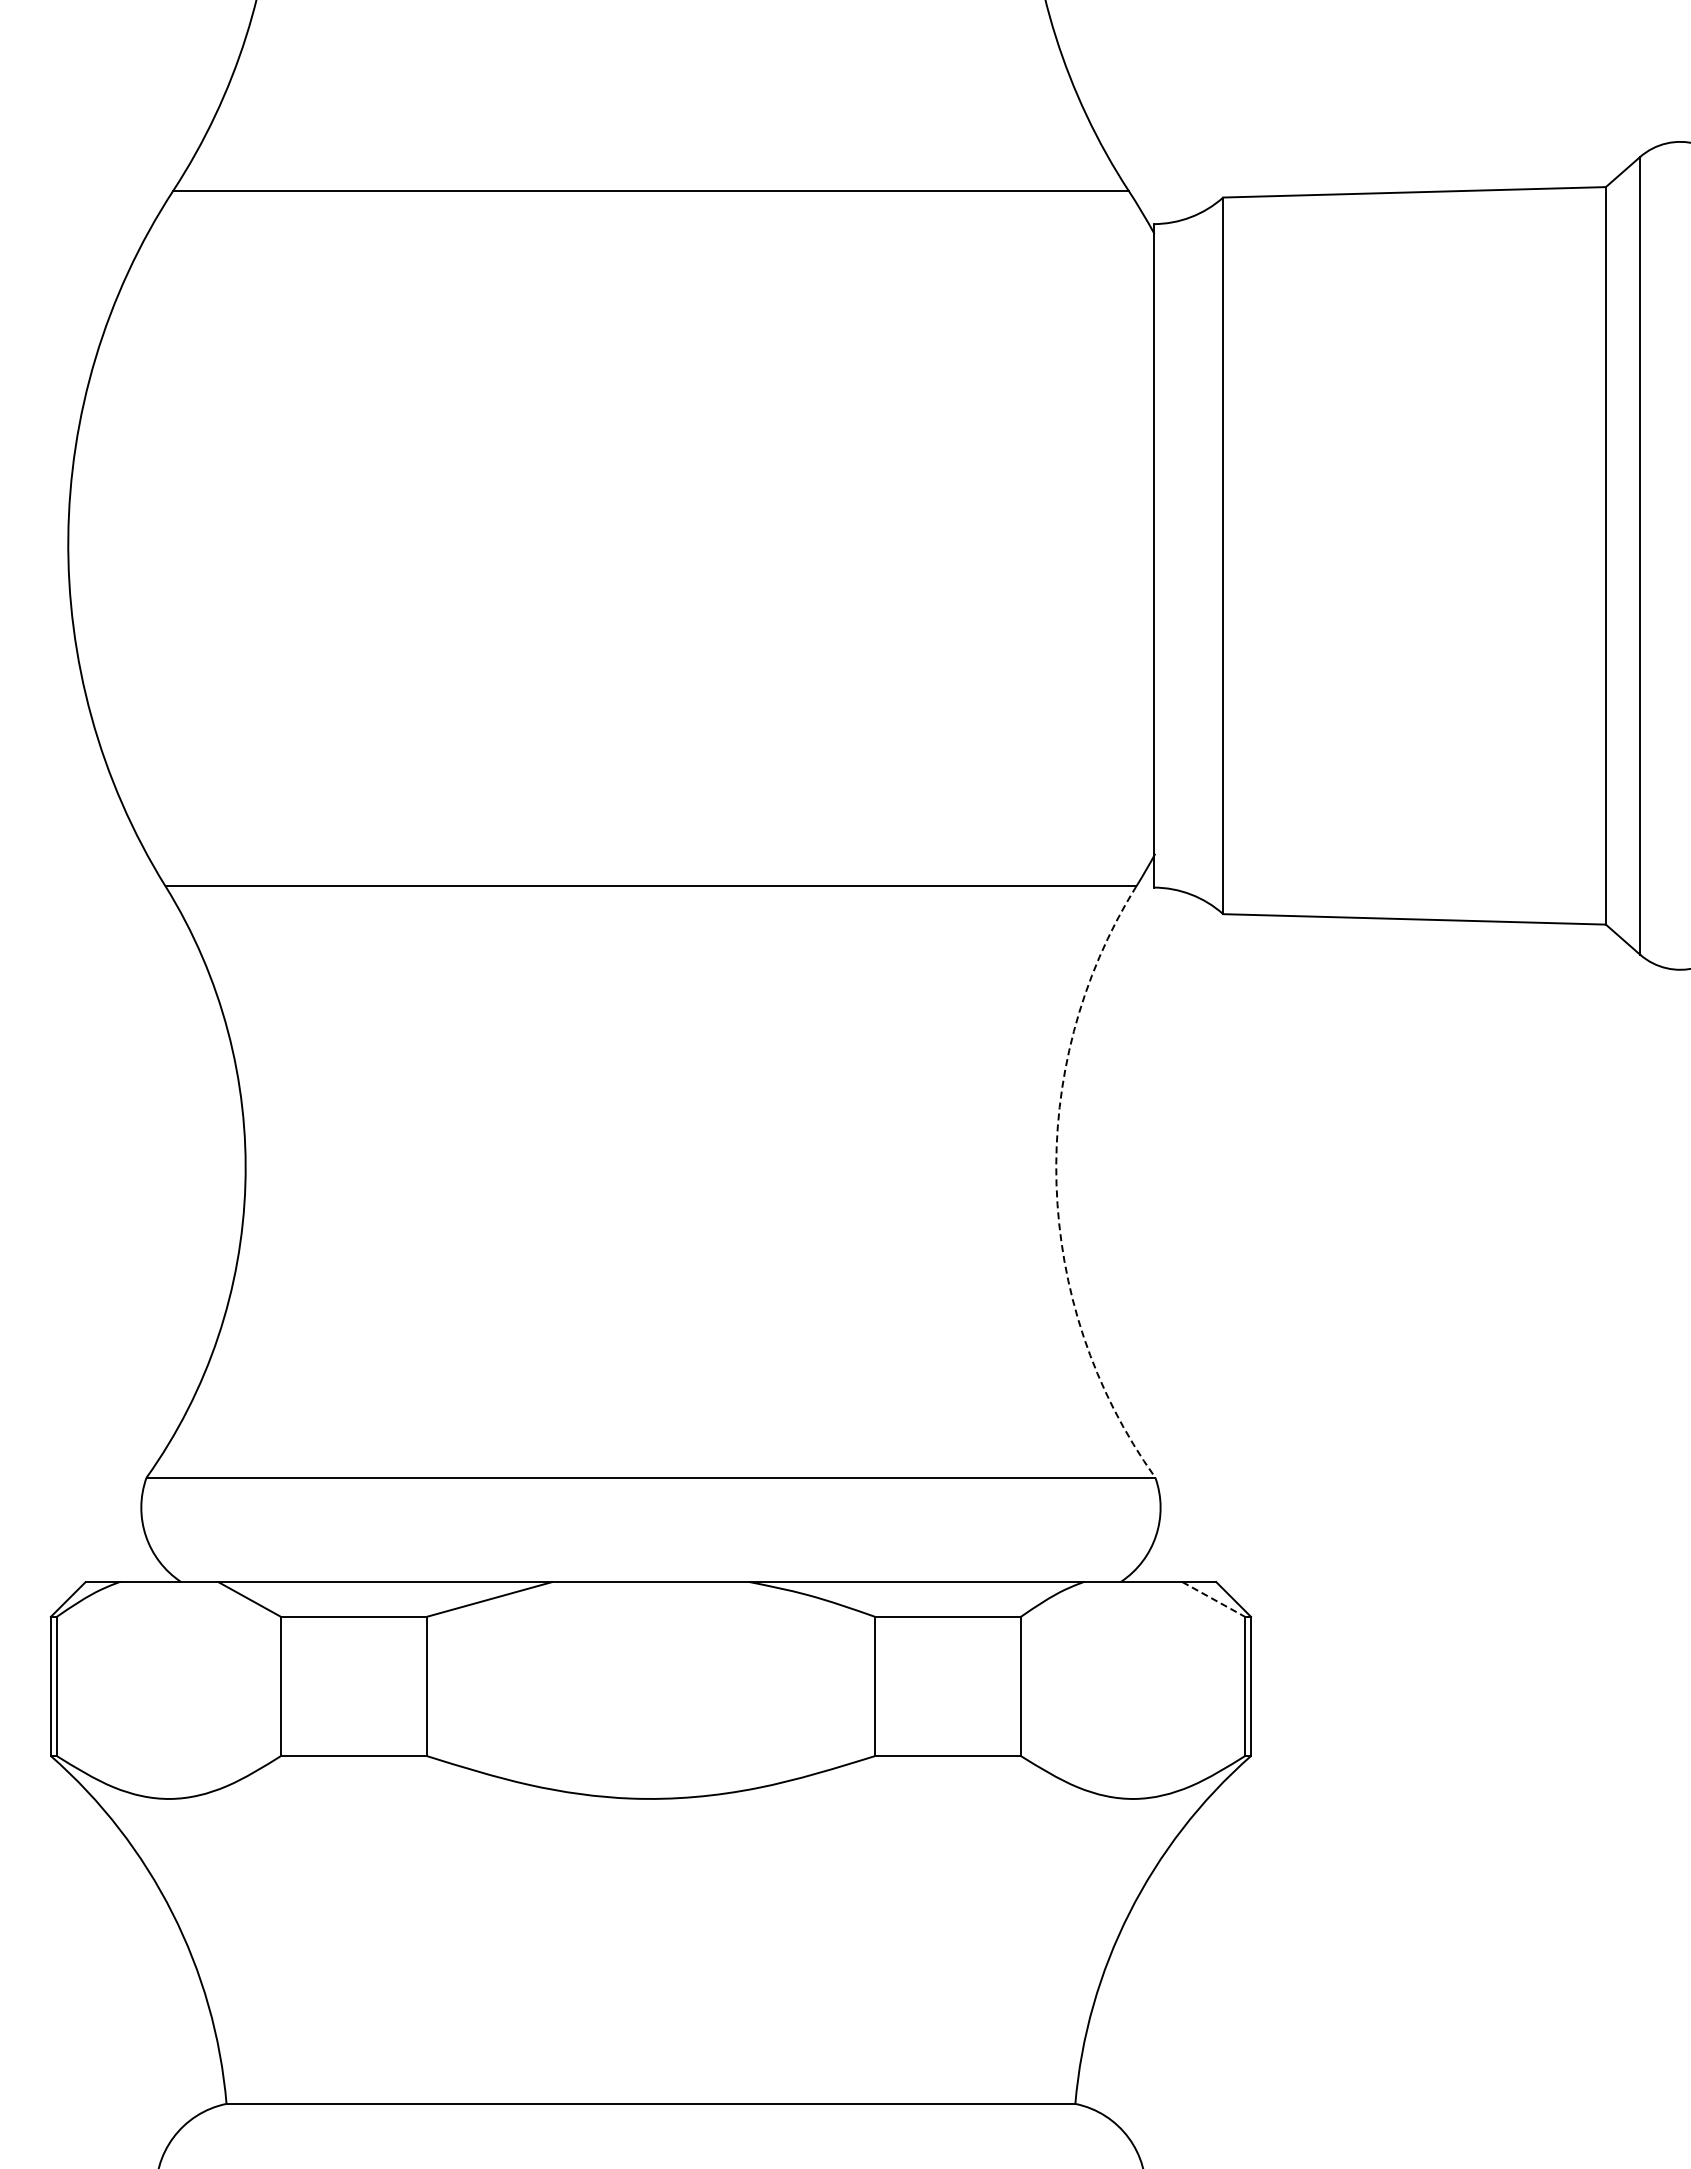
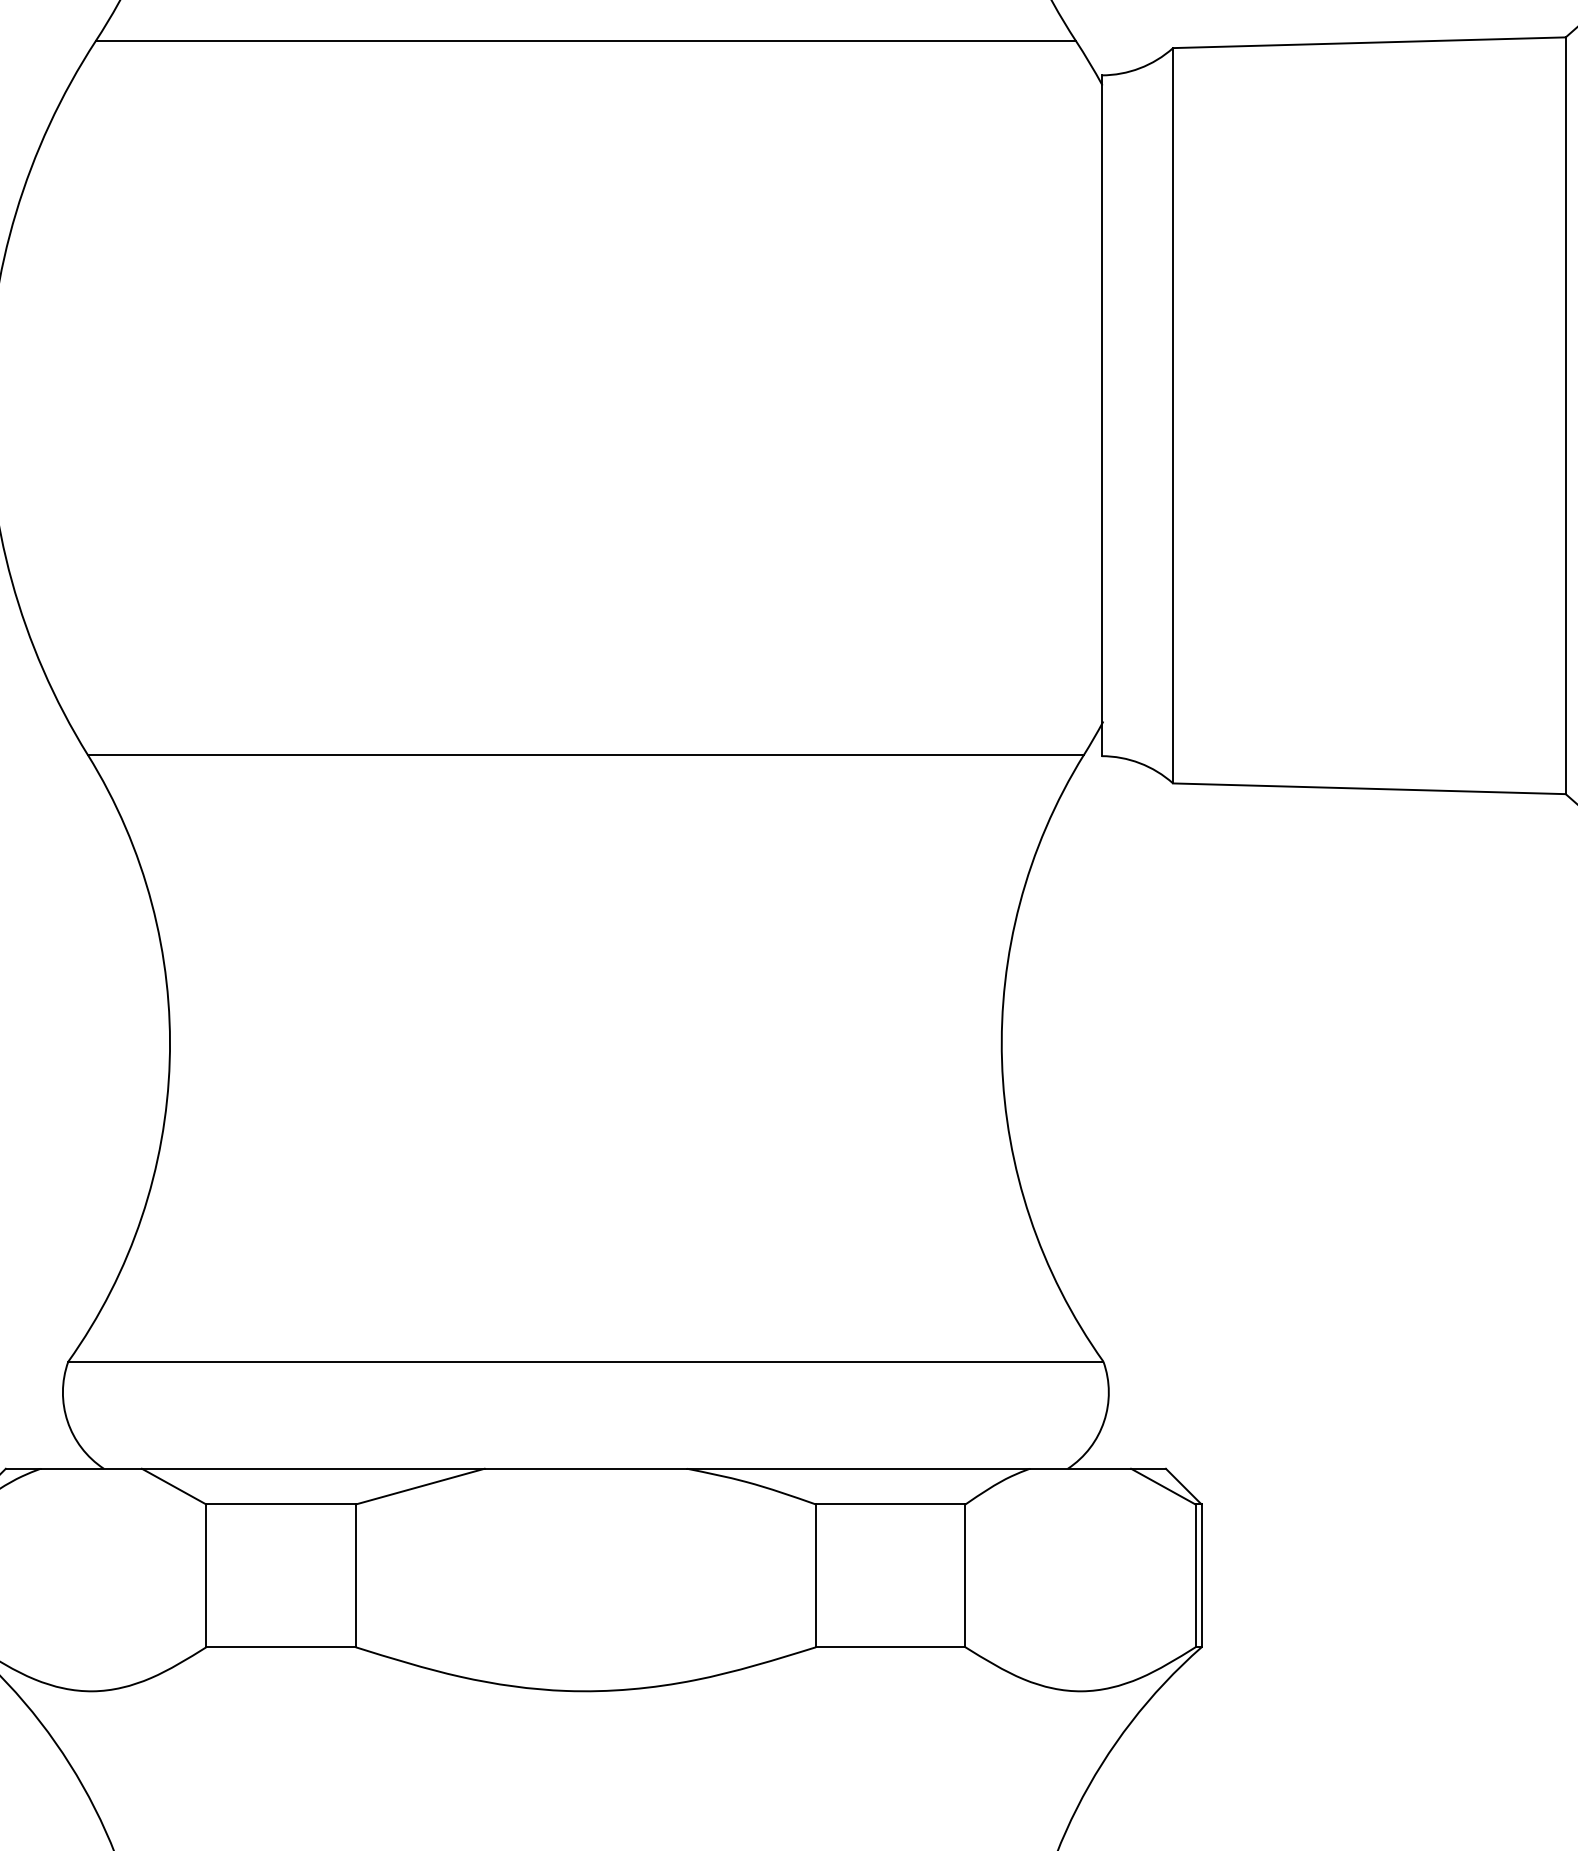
arc: (1056, 1184) -> (1002, 1060), dashed -> solid
line: (1213, 1599) -> (1163, 1486), dashed -> solid

